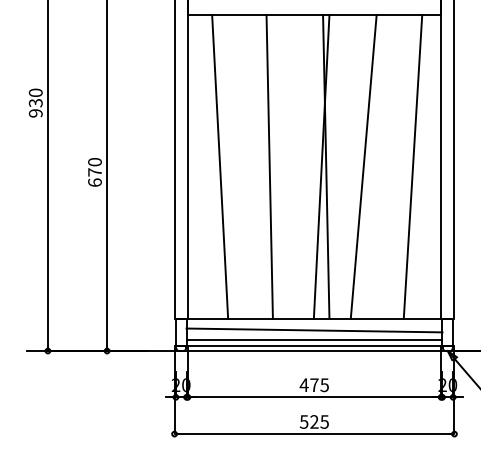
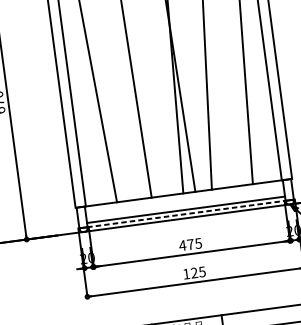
line: (314, 330) -> (185, 202), removed
line: (314, 345) -> (186, 213), solid -> dashed
text: (303, 421) -> (185, 273), 525 -> 125

